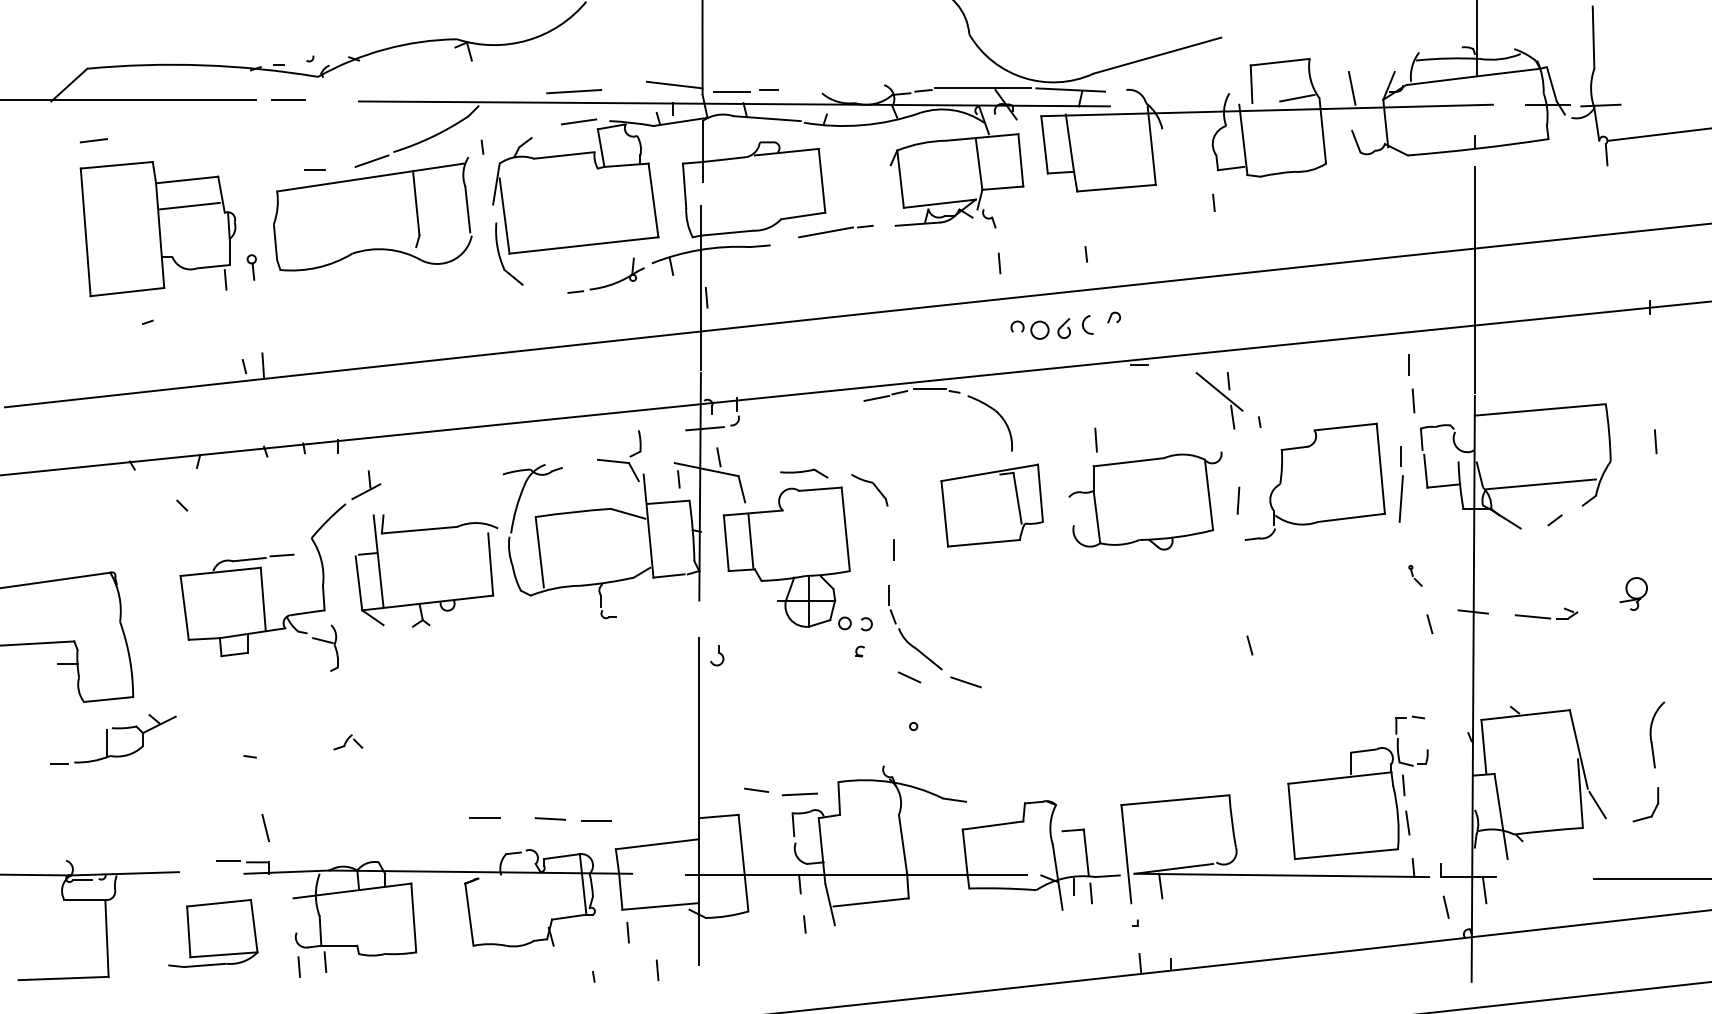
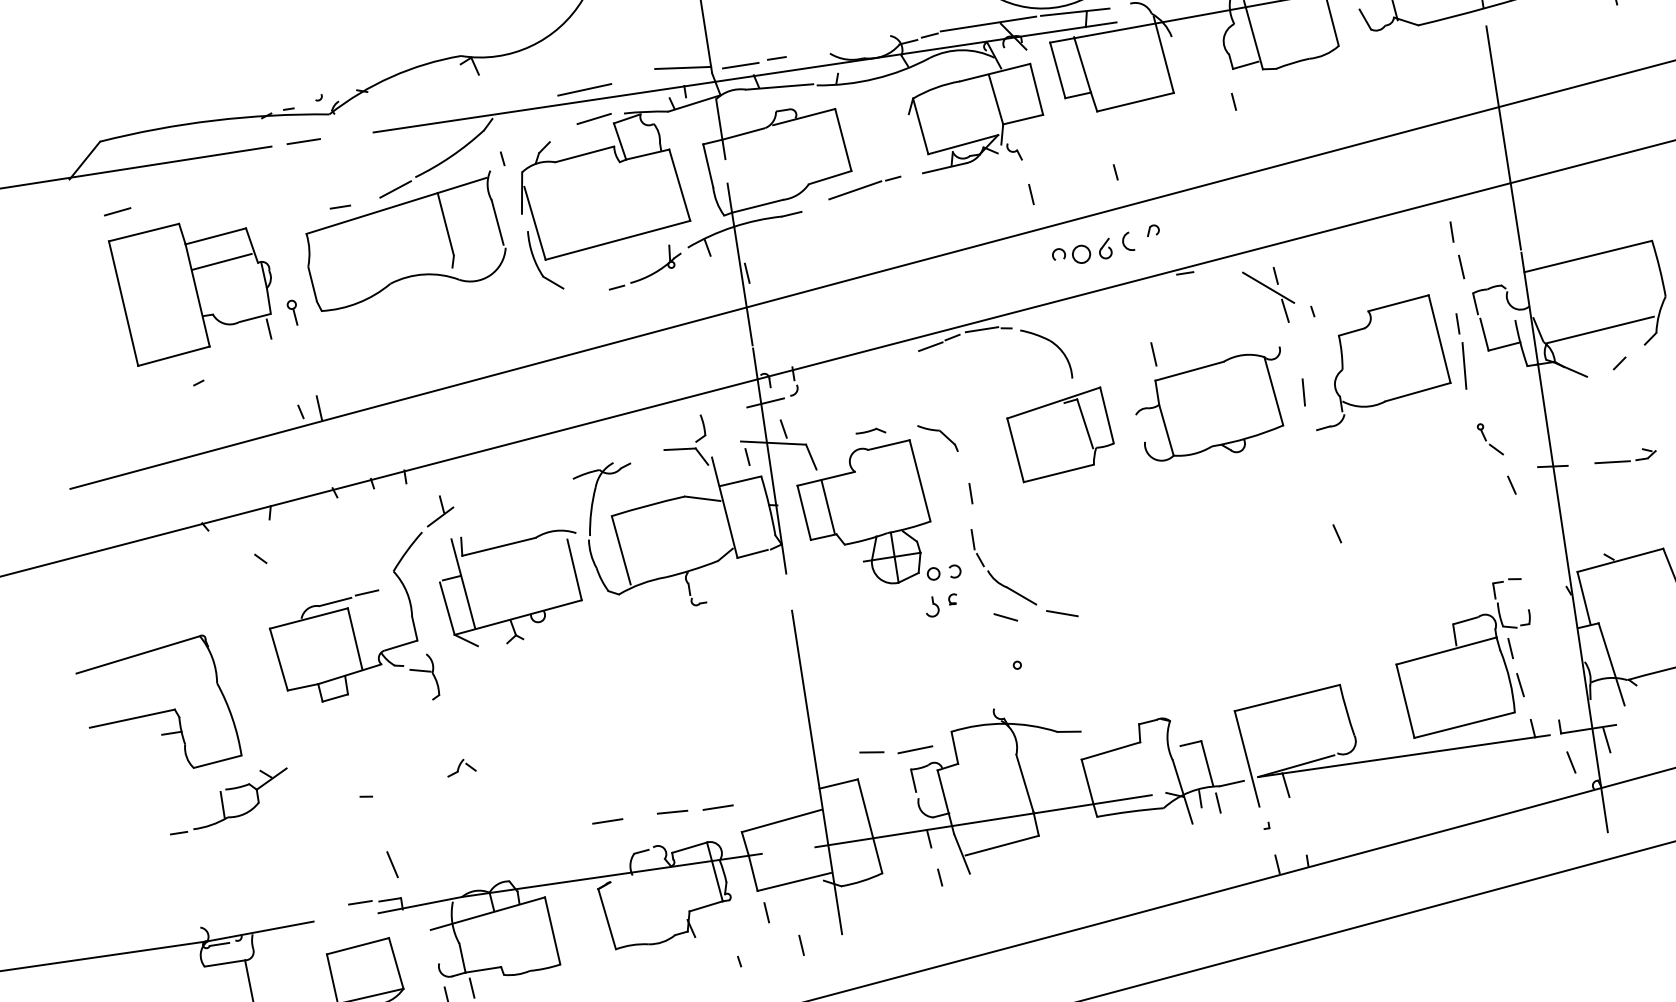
part: (804, 473) -> (870, 431), size x0.62
part: (1415, 575) -> (1490, 439), size x1.67
part: (717, 655) -> (932, 606), moved

